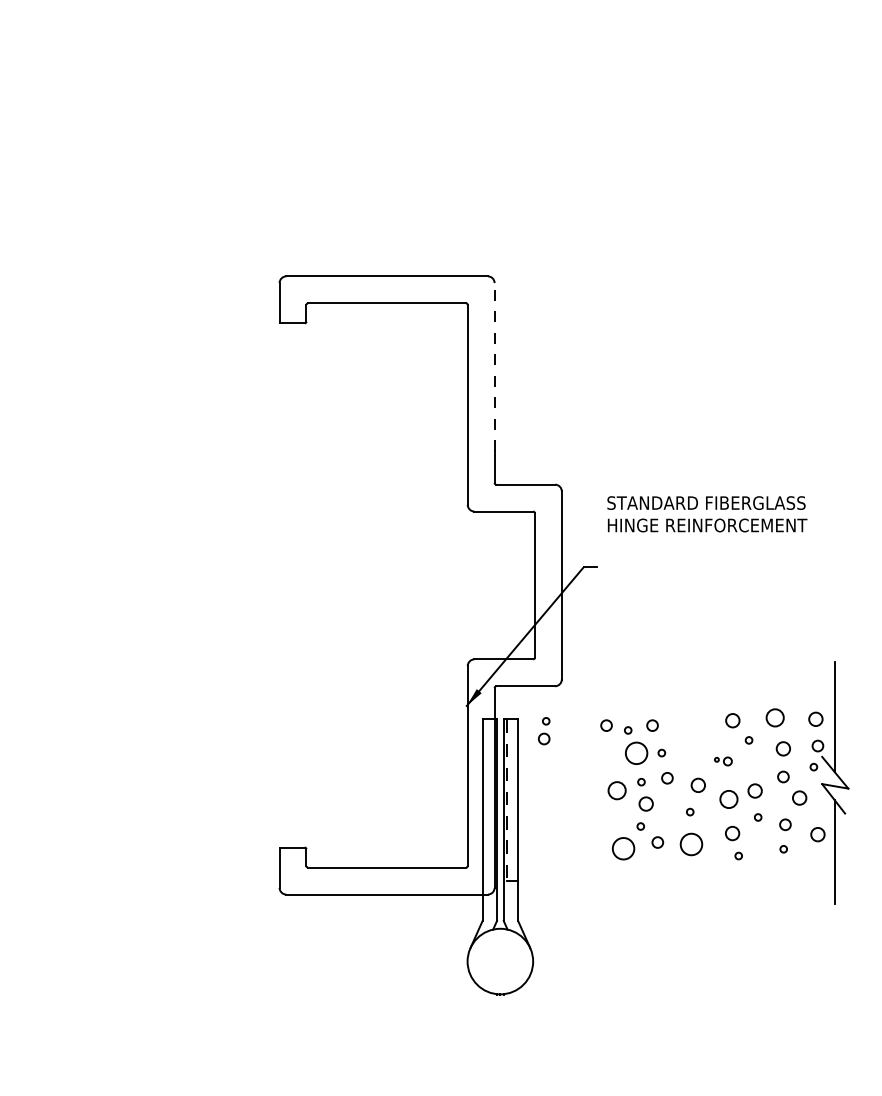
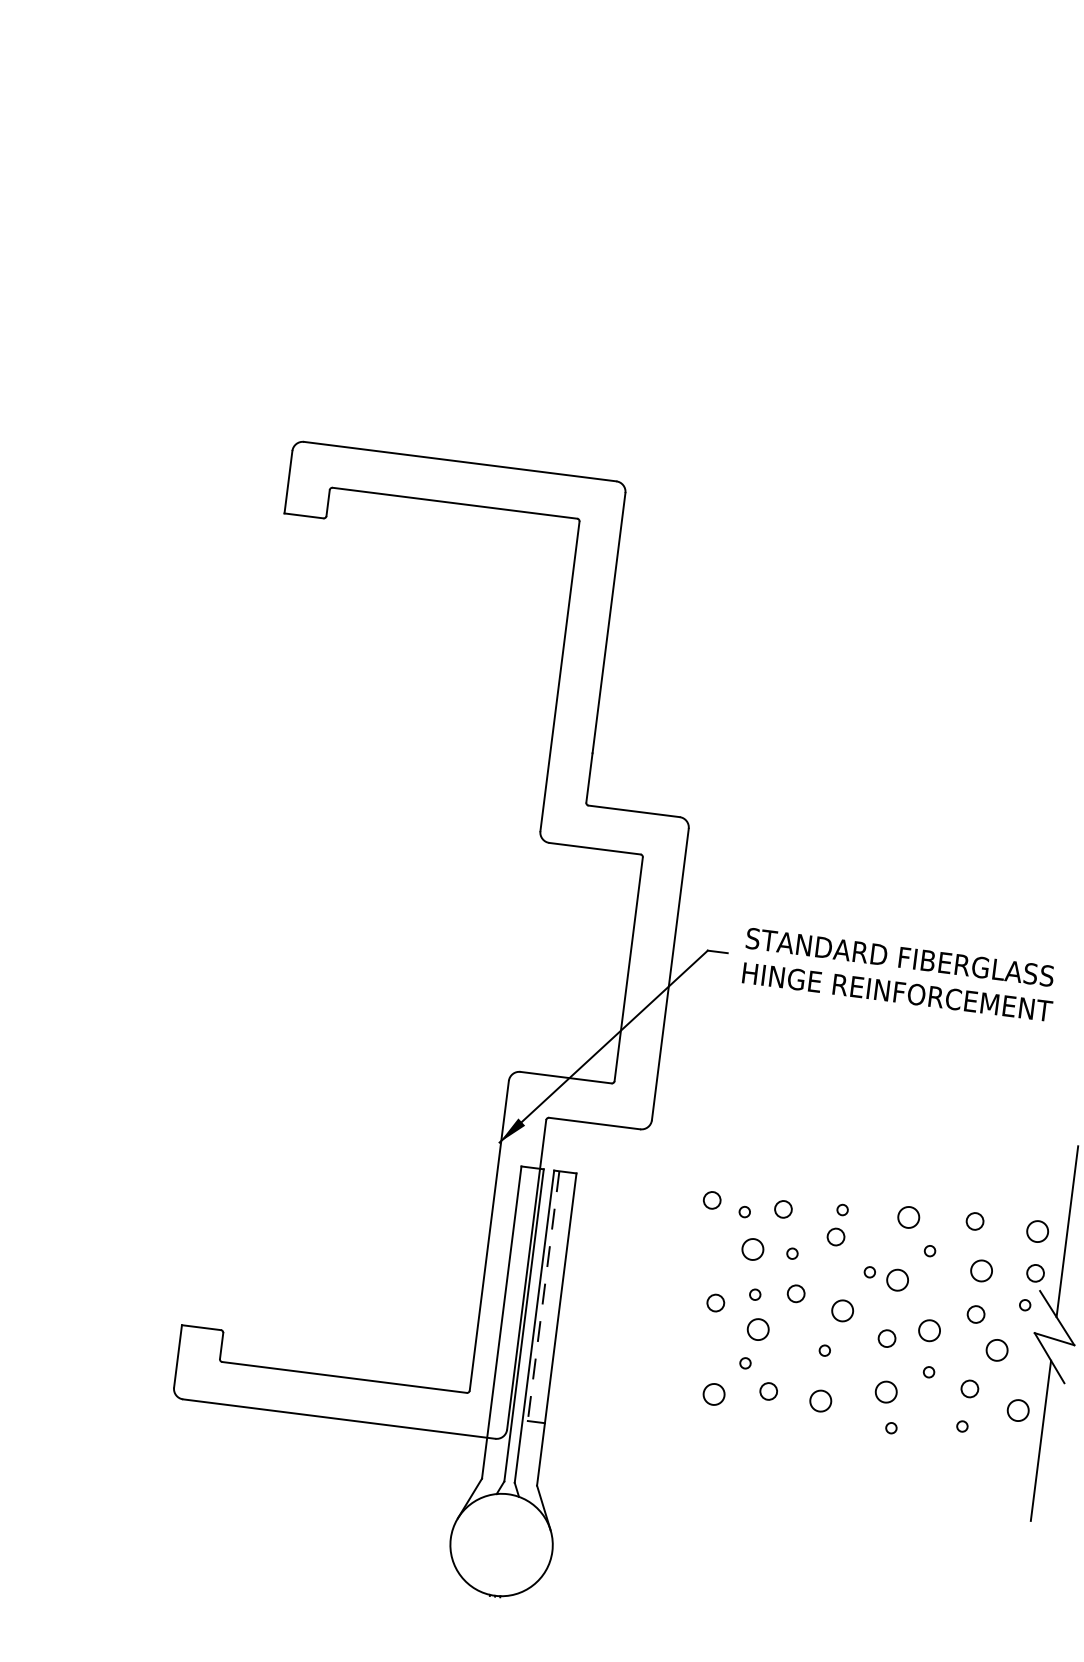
line: (494, 367) -> (608, 623), dashed -> solid
text: (707, 514) -> (899, 975), moved
circle: (775, 717) -> (975, 1220), size x0.62
part: (544, 731) -> (837, 1225), moved
circle: (635, 753) -> (751, 1249), size x0.62
part: (723, 761) -> (886, 1278), size x1.67
circle: (616, 790) -> (714, 1302), size x0.62
circle: (728, 799) -> (886, 1338), size x0.62
circle: (691, 844) -> (820, 1401), size x0.62
circle: (622, 848) -> (712, 1393), size x0.62

